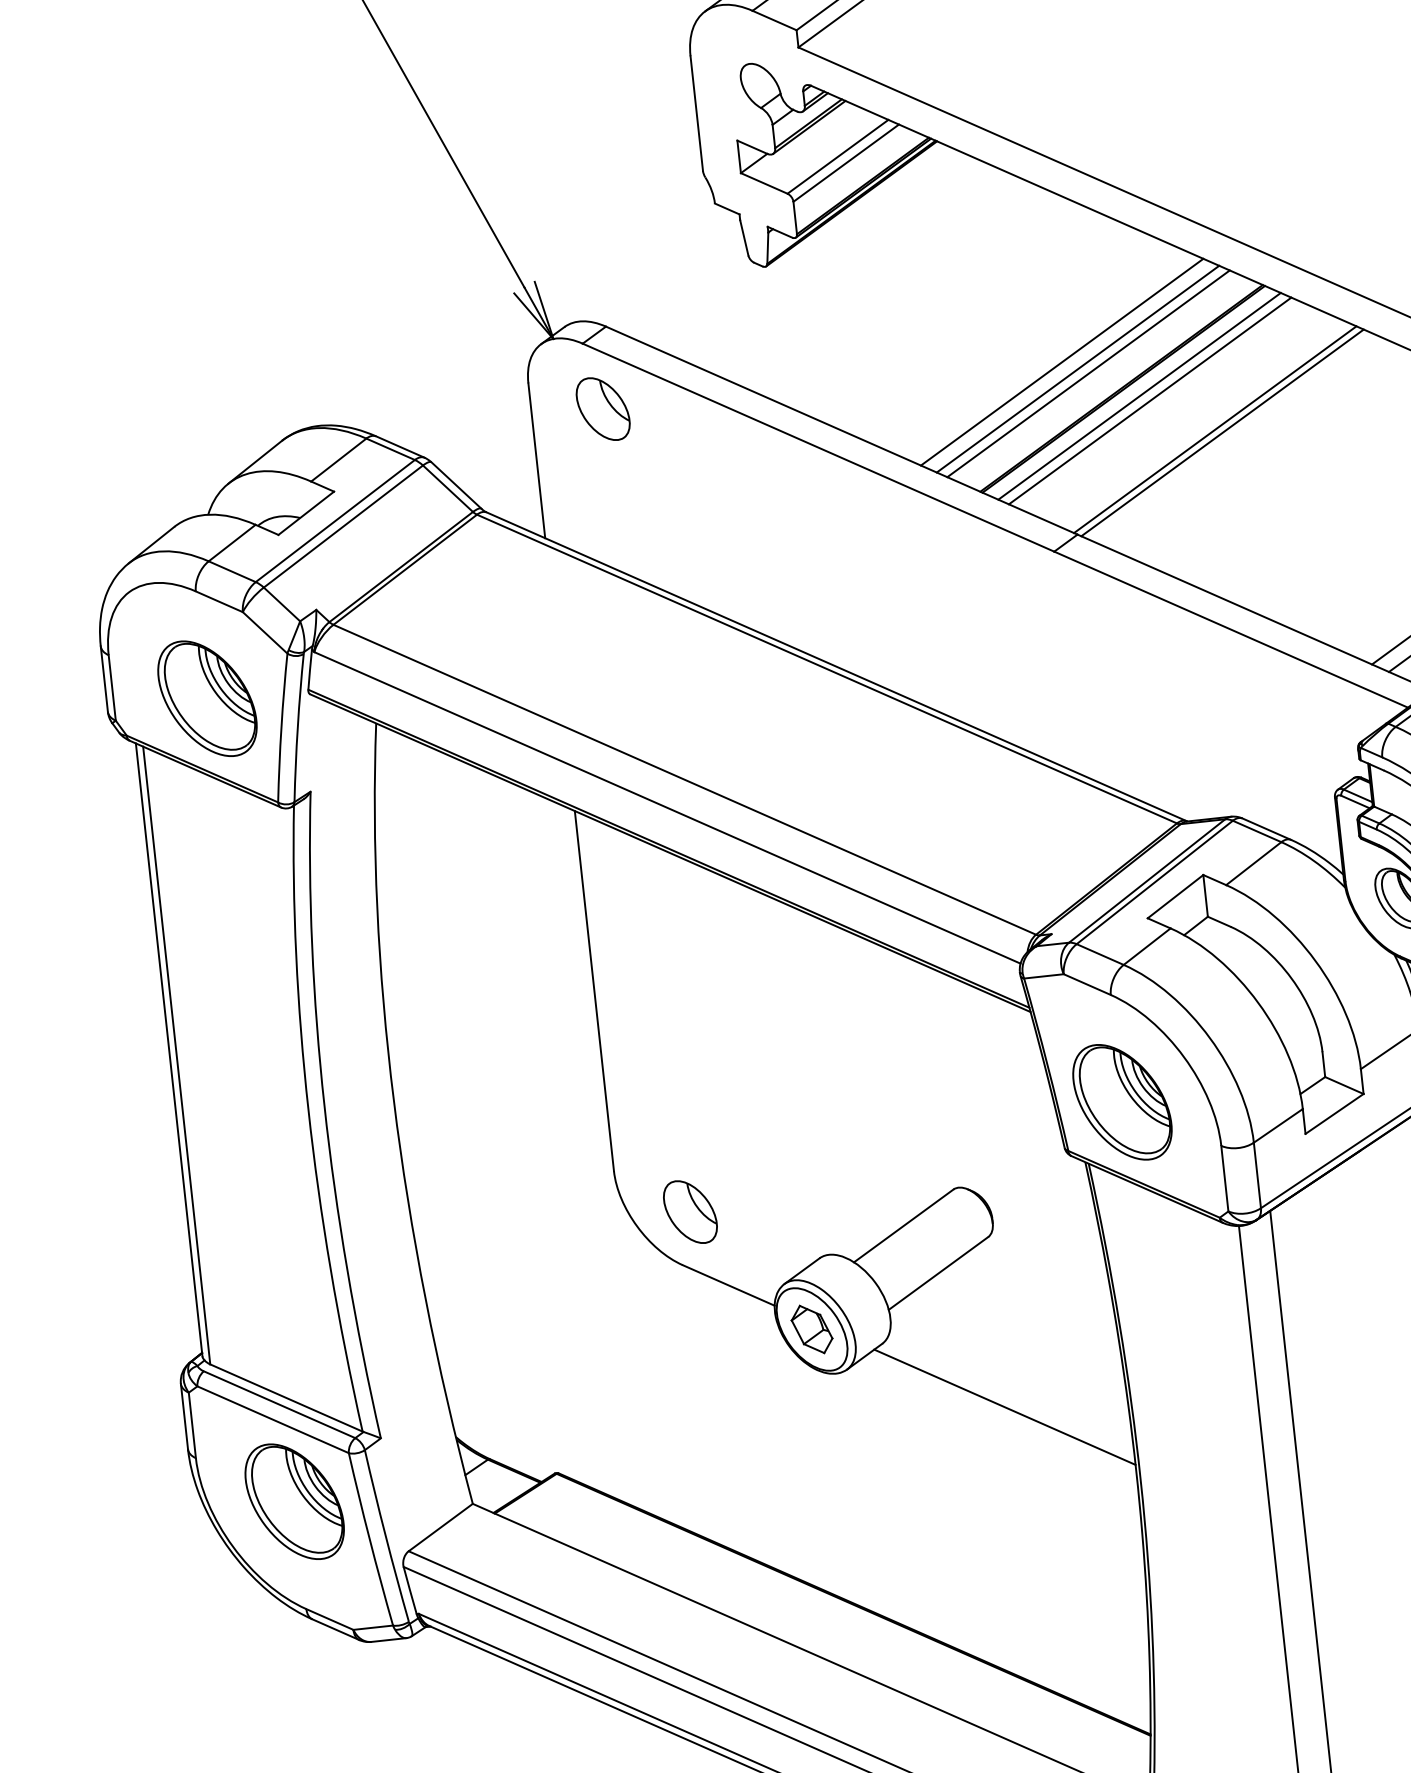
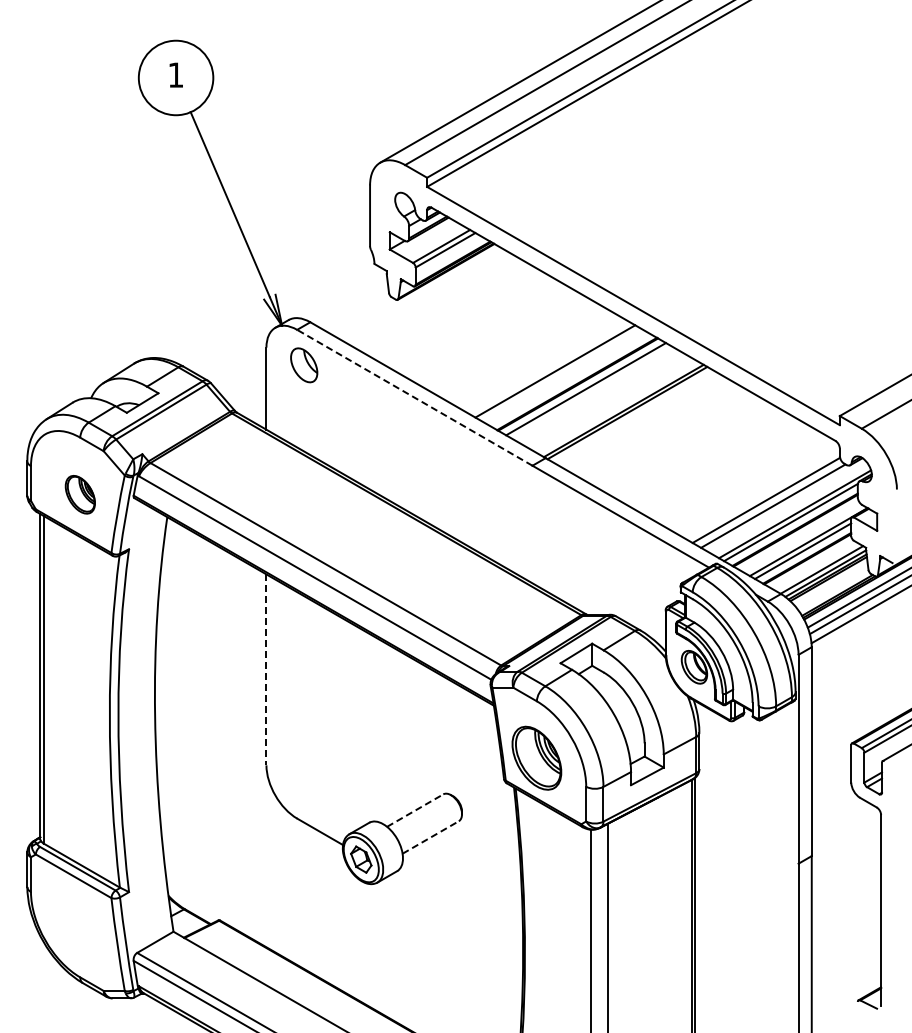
line: (1062, 361) -> (547, 366), removed
line: (1088, 373) -> (560, 374), removed
line: (1150, 401) -> (591, 392), removed
line: (817, 447) -> (414, 397), solid -> dashed
part: (207, 698) -> (80, 494), size x0.6
line: (594, 992) -> (266, 670), solid -> dashed
part: (691, 1212) -> (304, 791), removed
line: (904, 1225) -> (415, 810), solid -> dashed
line: (939, 1273) -> (431, 837), solid -> dashed
line: (1004, 1407) -> (457, 911), removed
part: (295, 1501) -> (80, 920), removed

